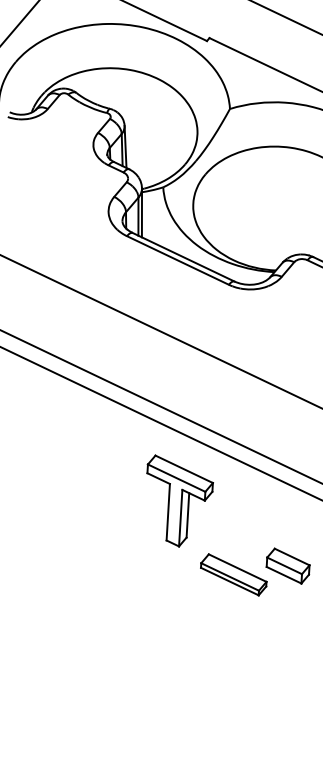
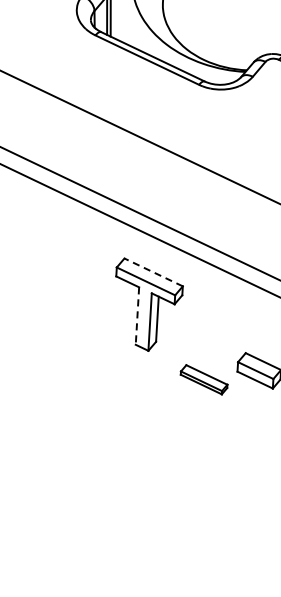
line: (184, 469) -> (153, 272), solid -> dashed
line: (168, 512) -> (137, 316), solid -> dashed
part: (233, 574) -> (203, 379), size x0.7

